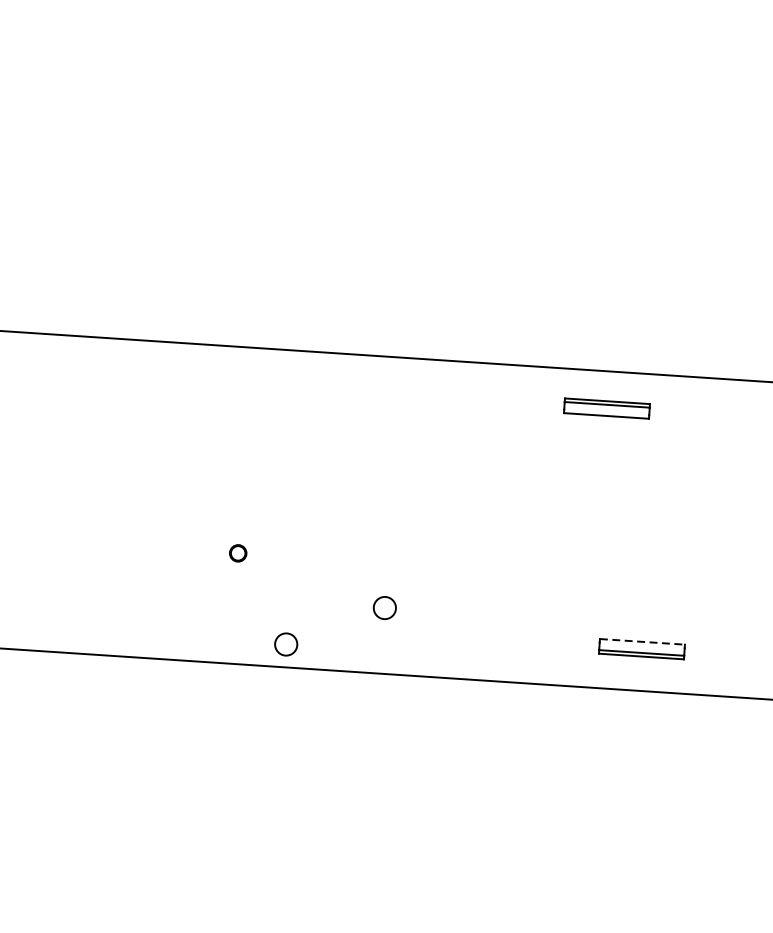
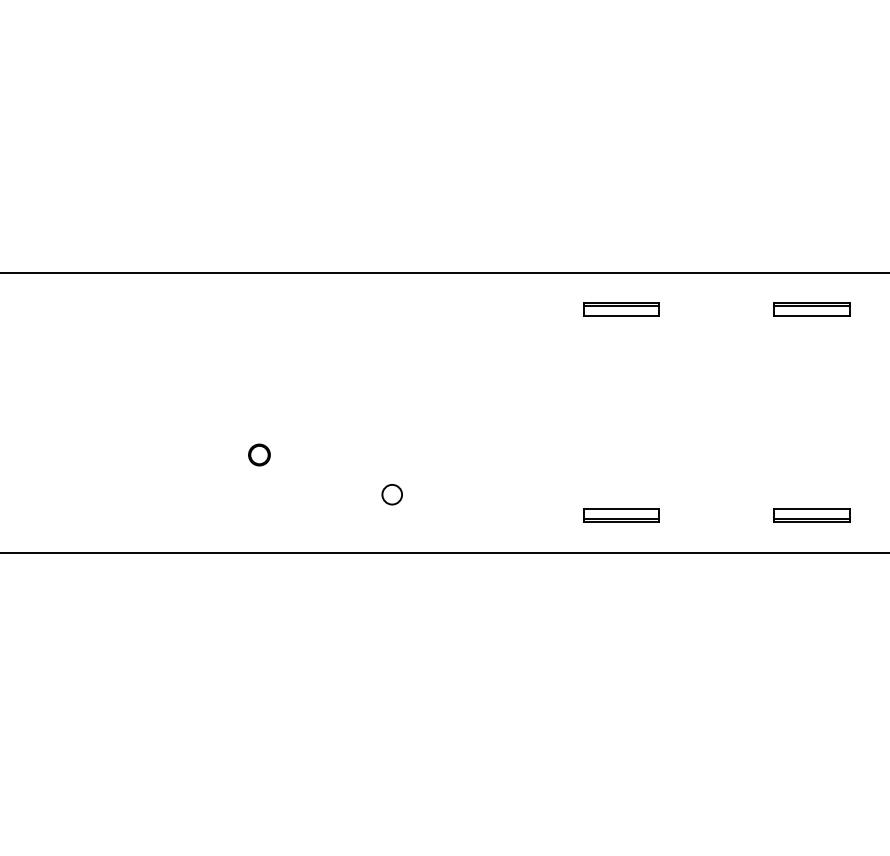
part: (606, 408) -> (621, 309), moved
part: (238, 552) -> (259, 454), size x1.43
line: (642, 641) -> (621, 509), dashed -> solid
circle: (285, 644) -> (306, 532), removed

